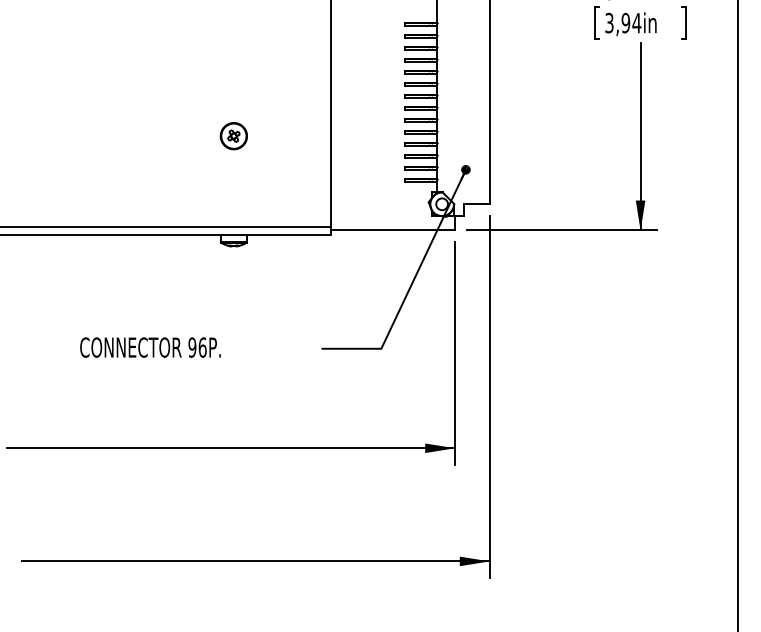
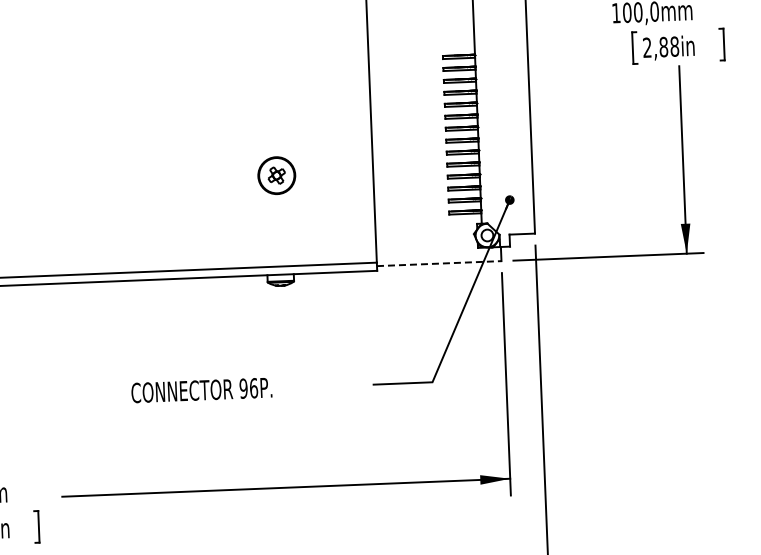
text: (623, 22) -> (661, 46), 3,94in -> 2,88in
part: (233, 136) -> (276, 176), size x1.4
line: (393, 230) -> (439, 263), solid -> dashed

